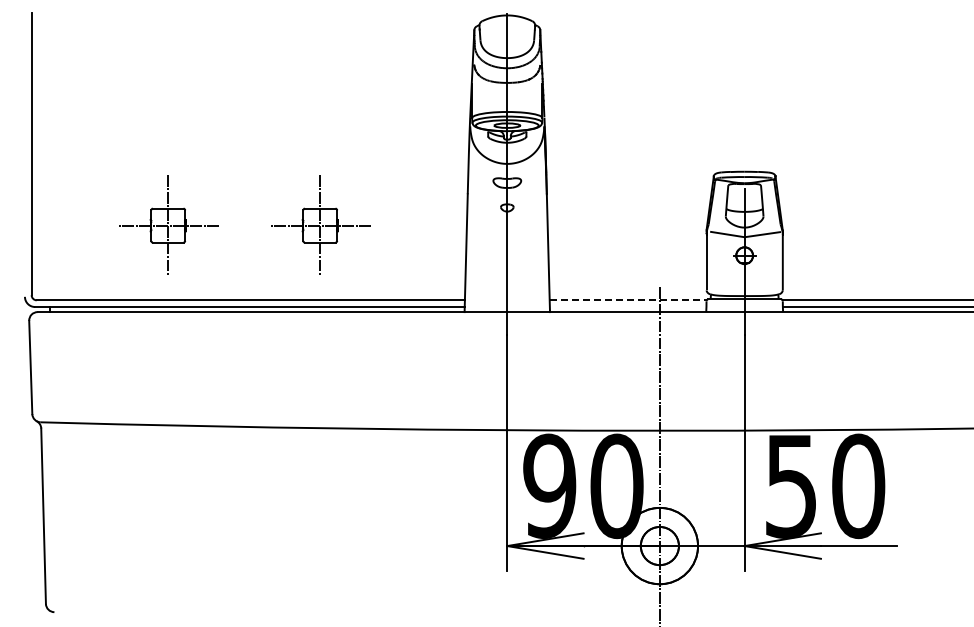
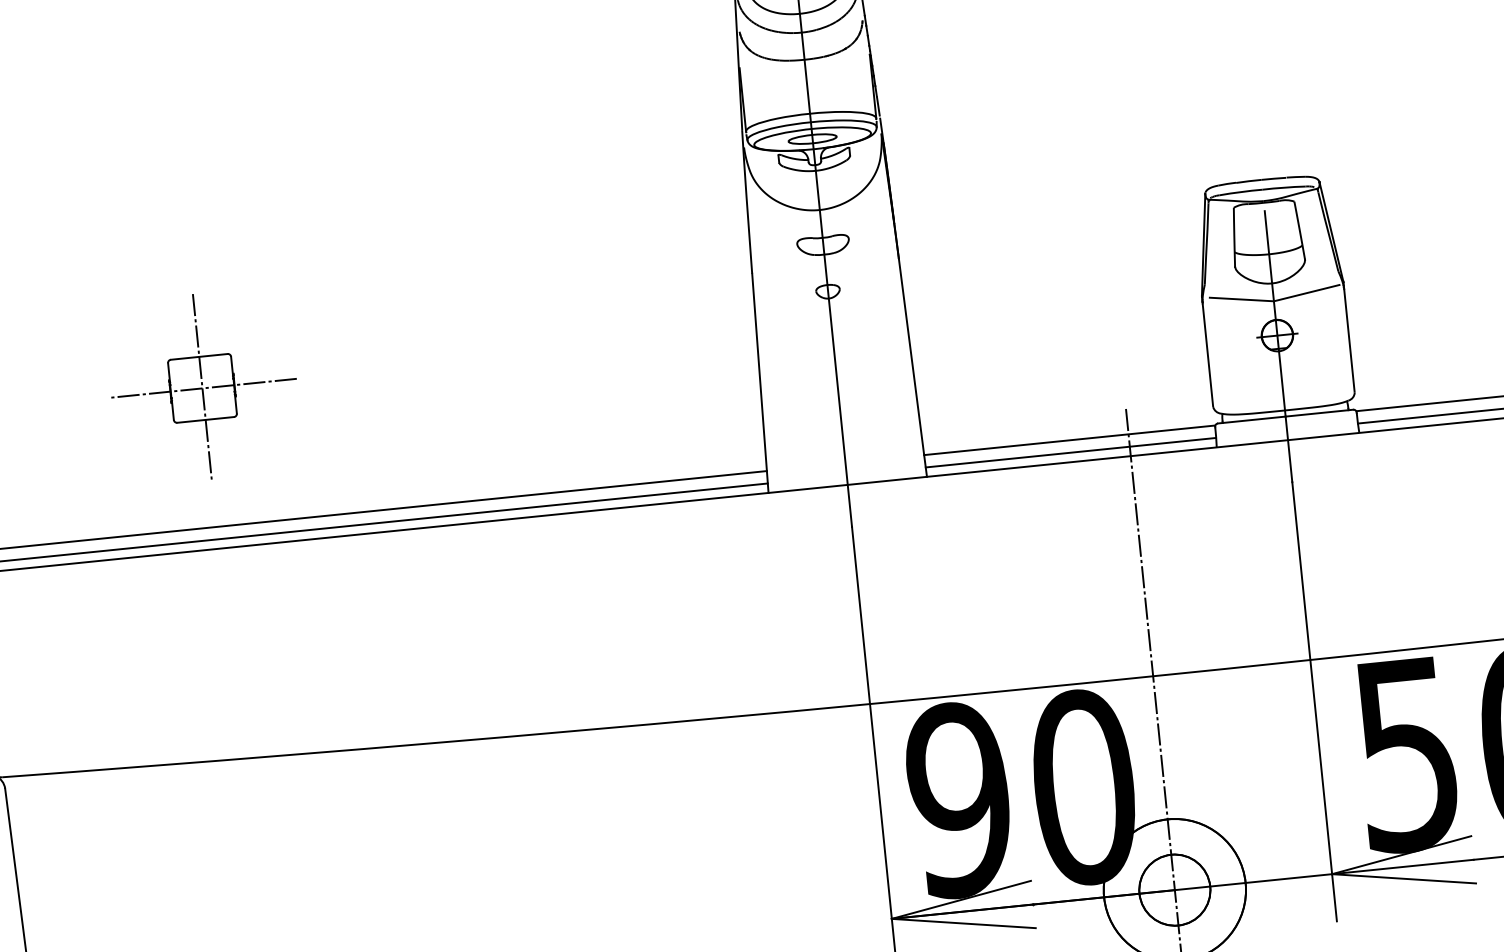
part: (320, 224) -> (484, 357), removed
line: (628, 300) -> (1070, 440), dashed -> solid
line: (627, 307) -> (1069, 453), added

